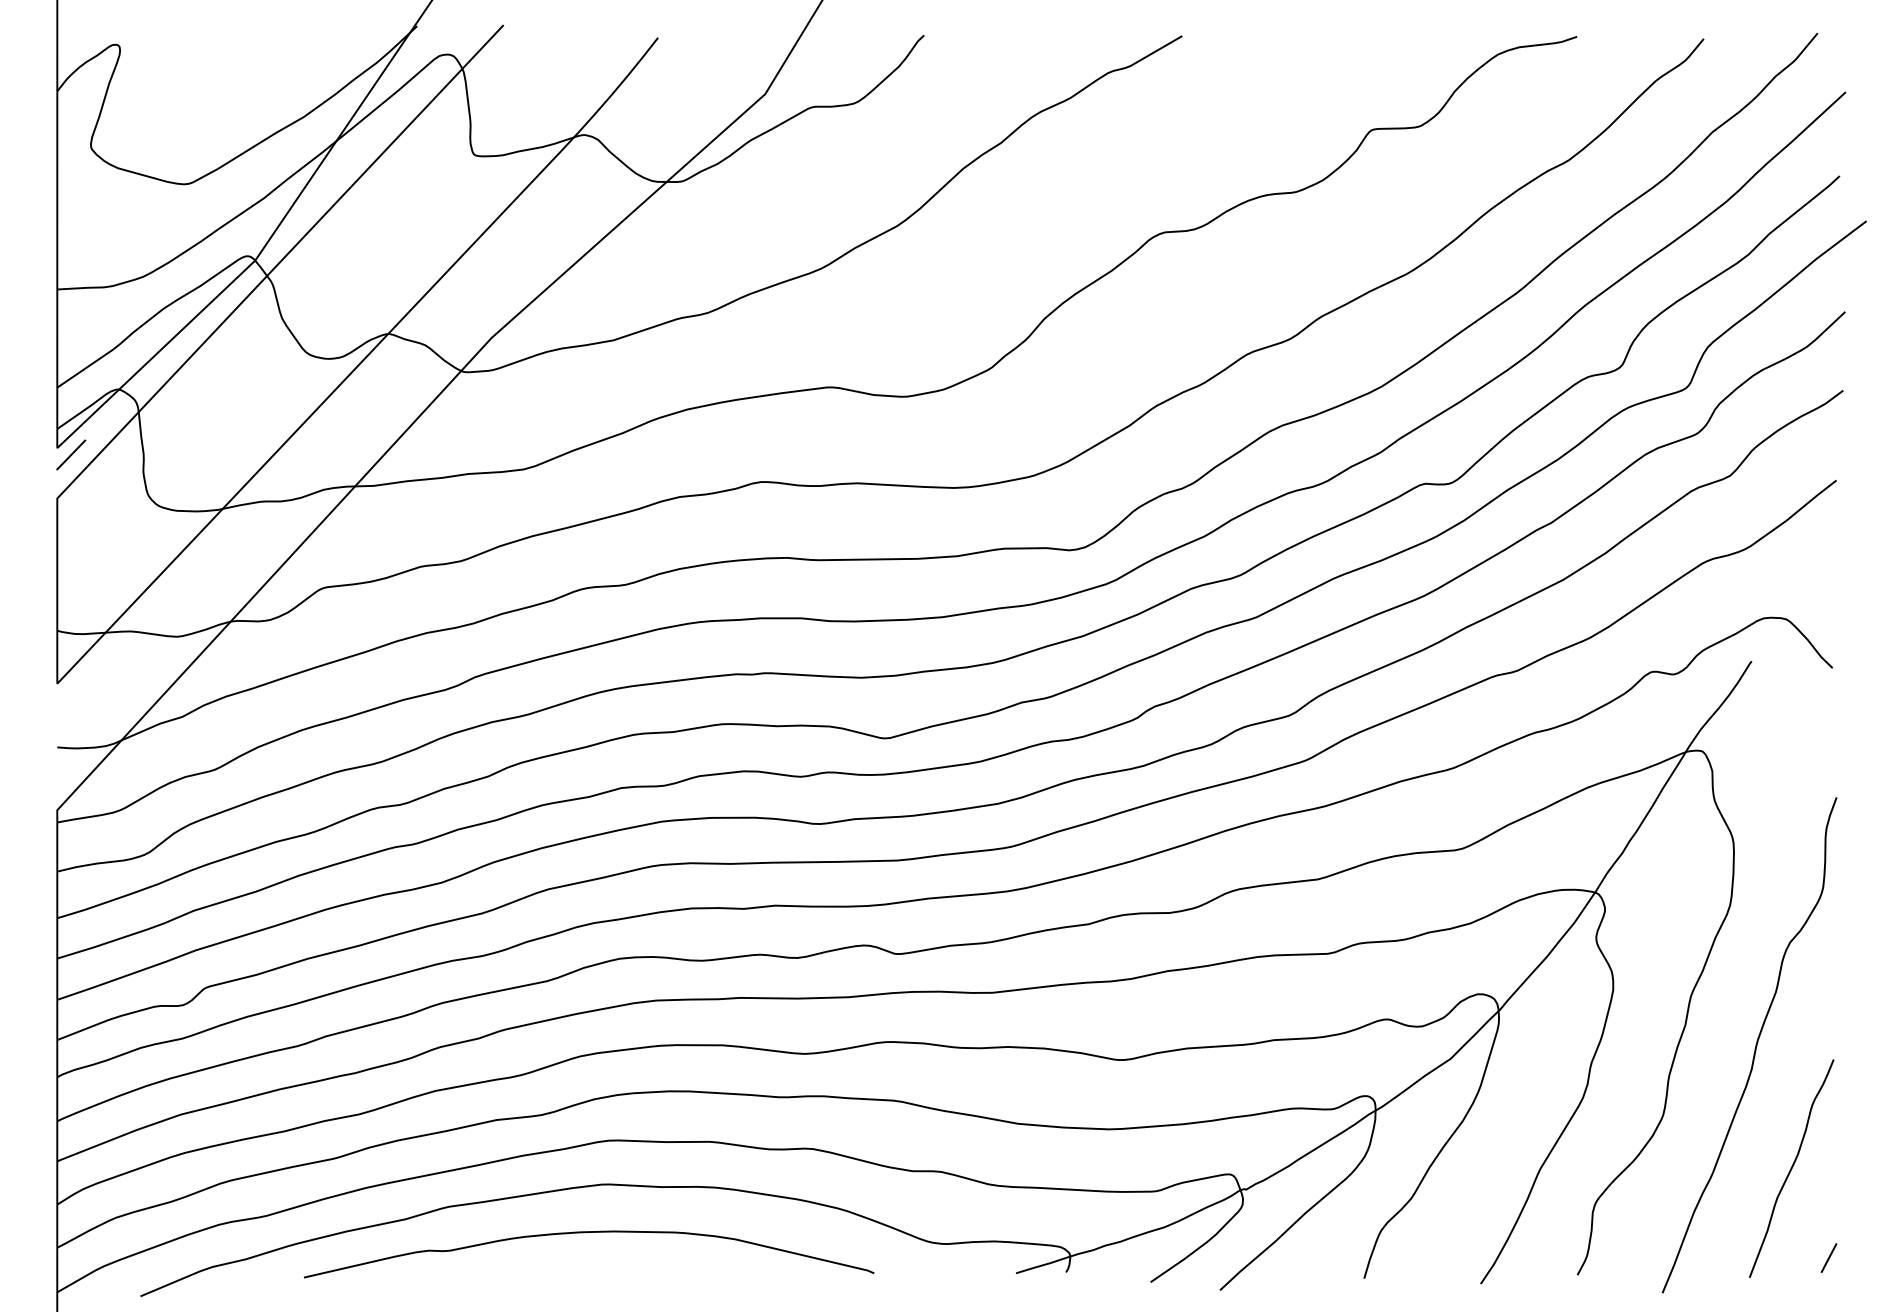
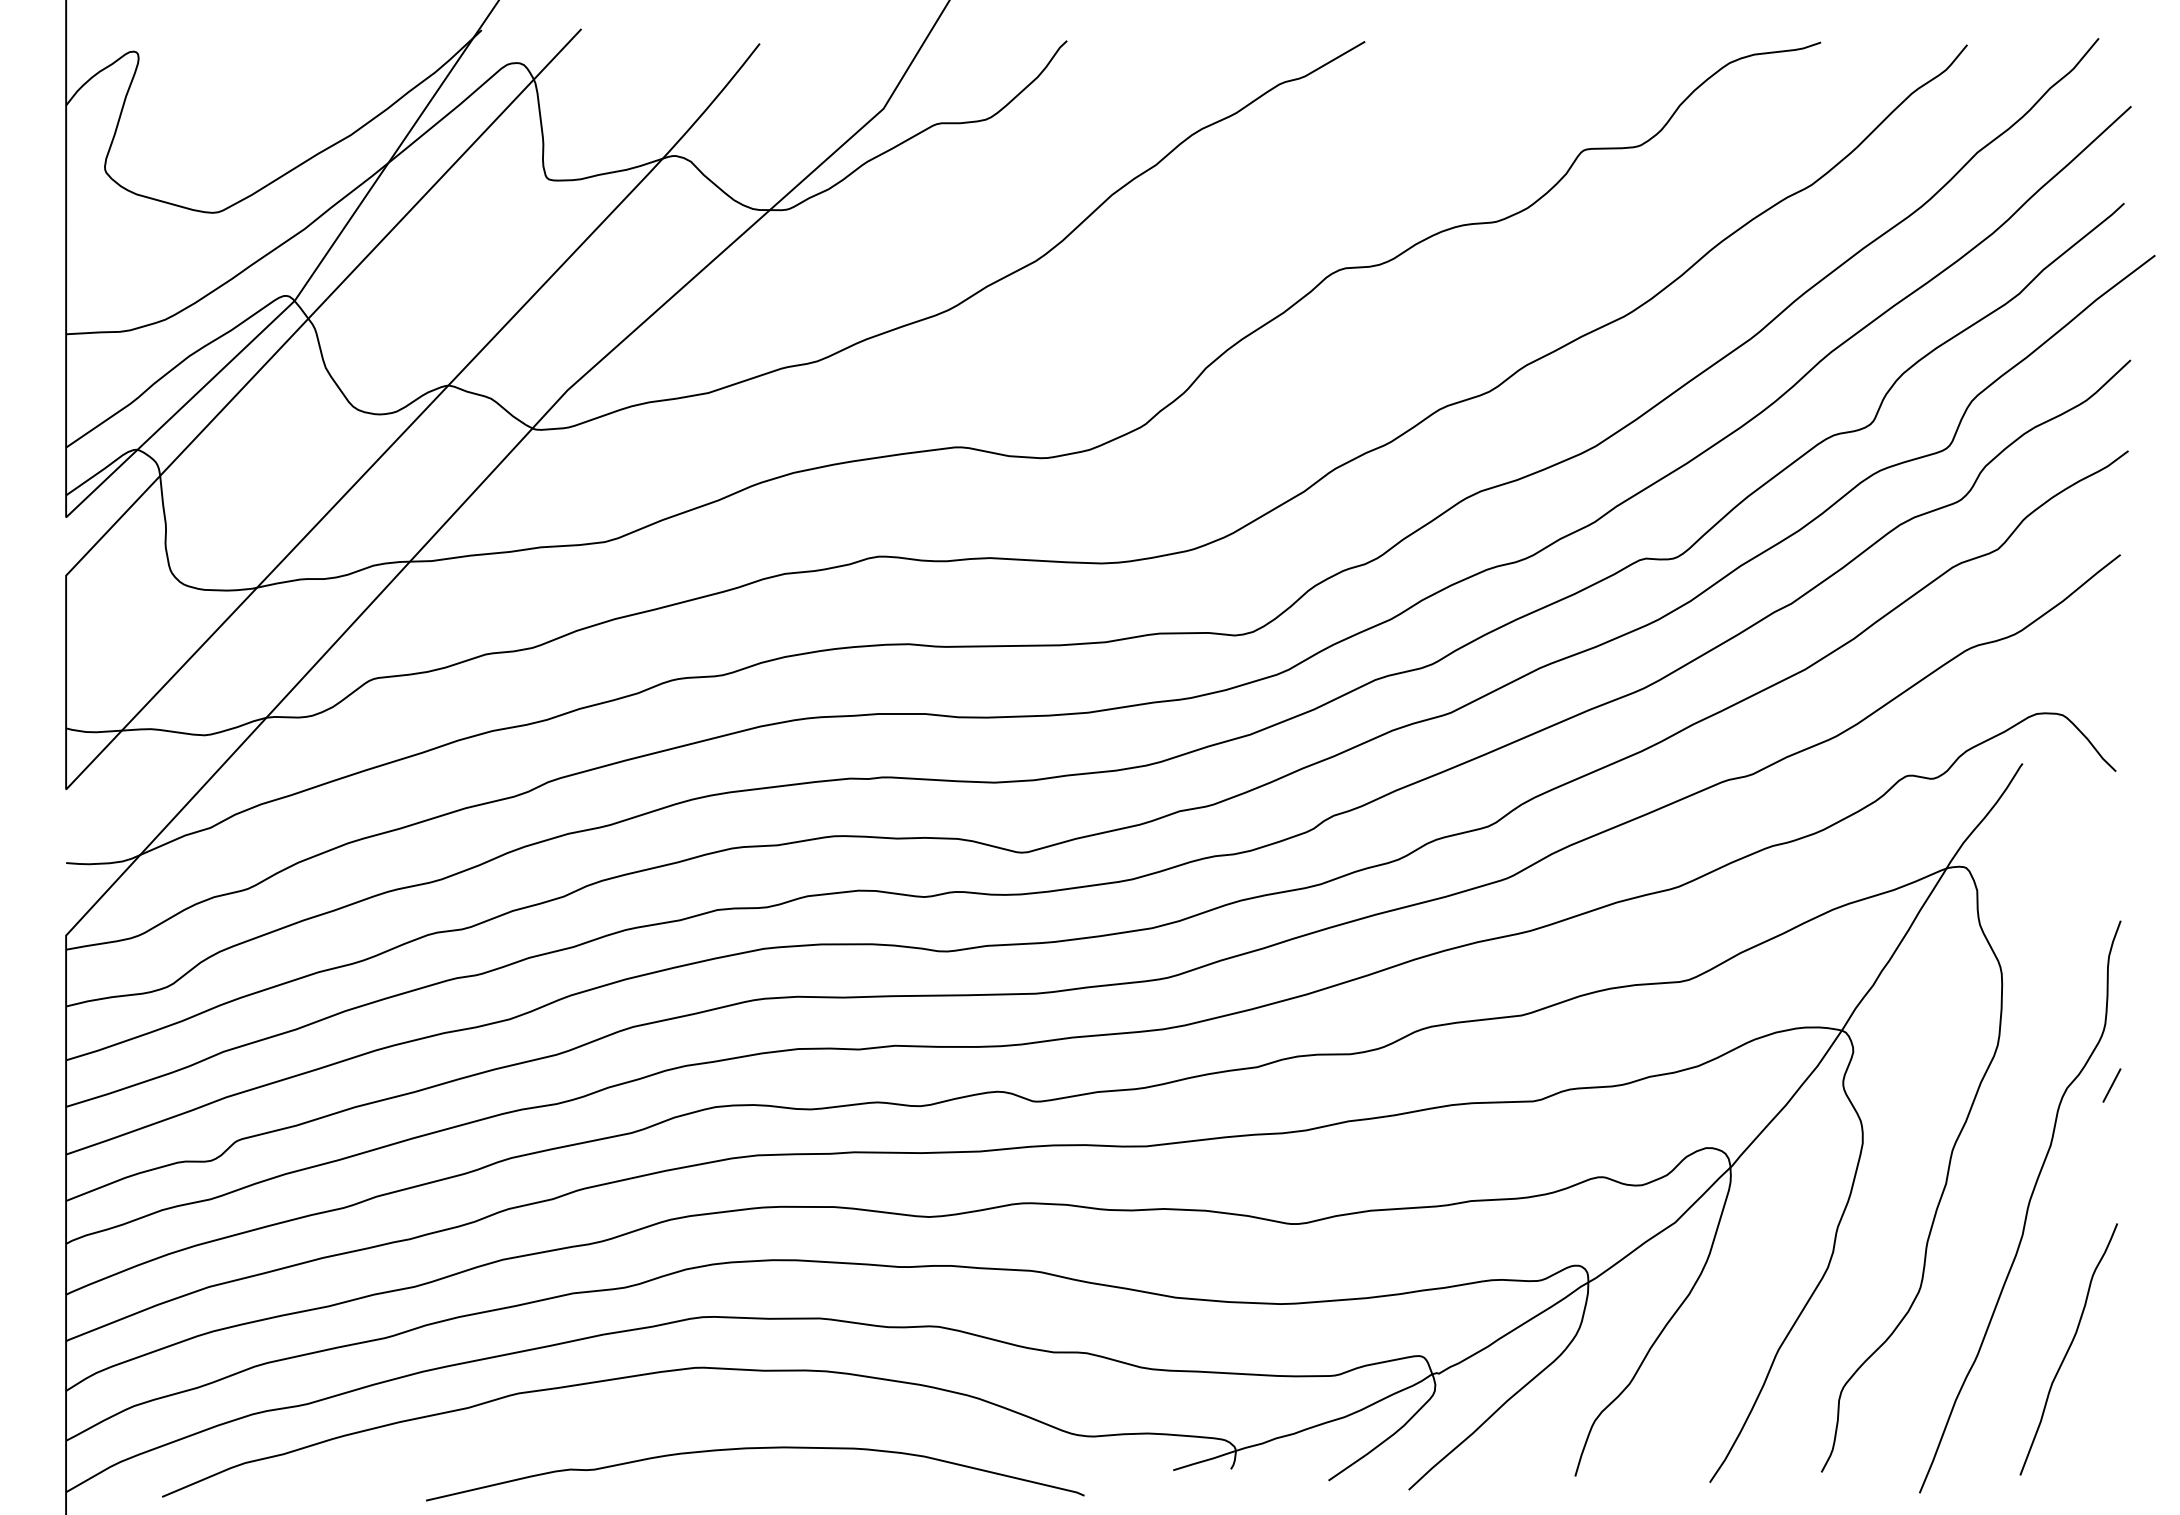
line: (71, 454) -> (82, 524), removed
curve: (585, 1233) -> (751, 1449), moved
line: (1828, 1257) -> (2111, 1084), moved

